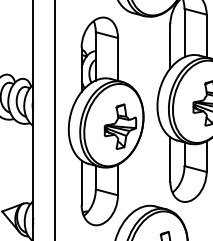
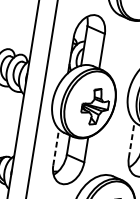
line: (170, 158) -> (131, 139), solid -> dashed
line: (81, 182) -> (56, 147), solid -> dashed

